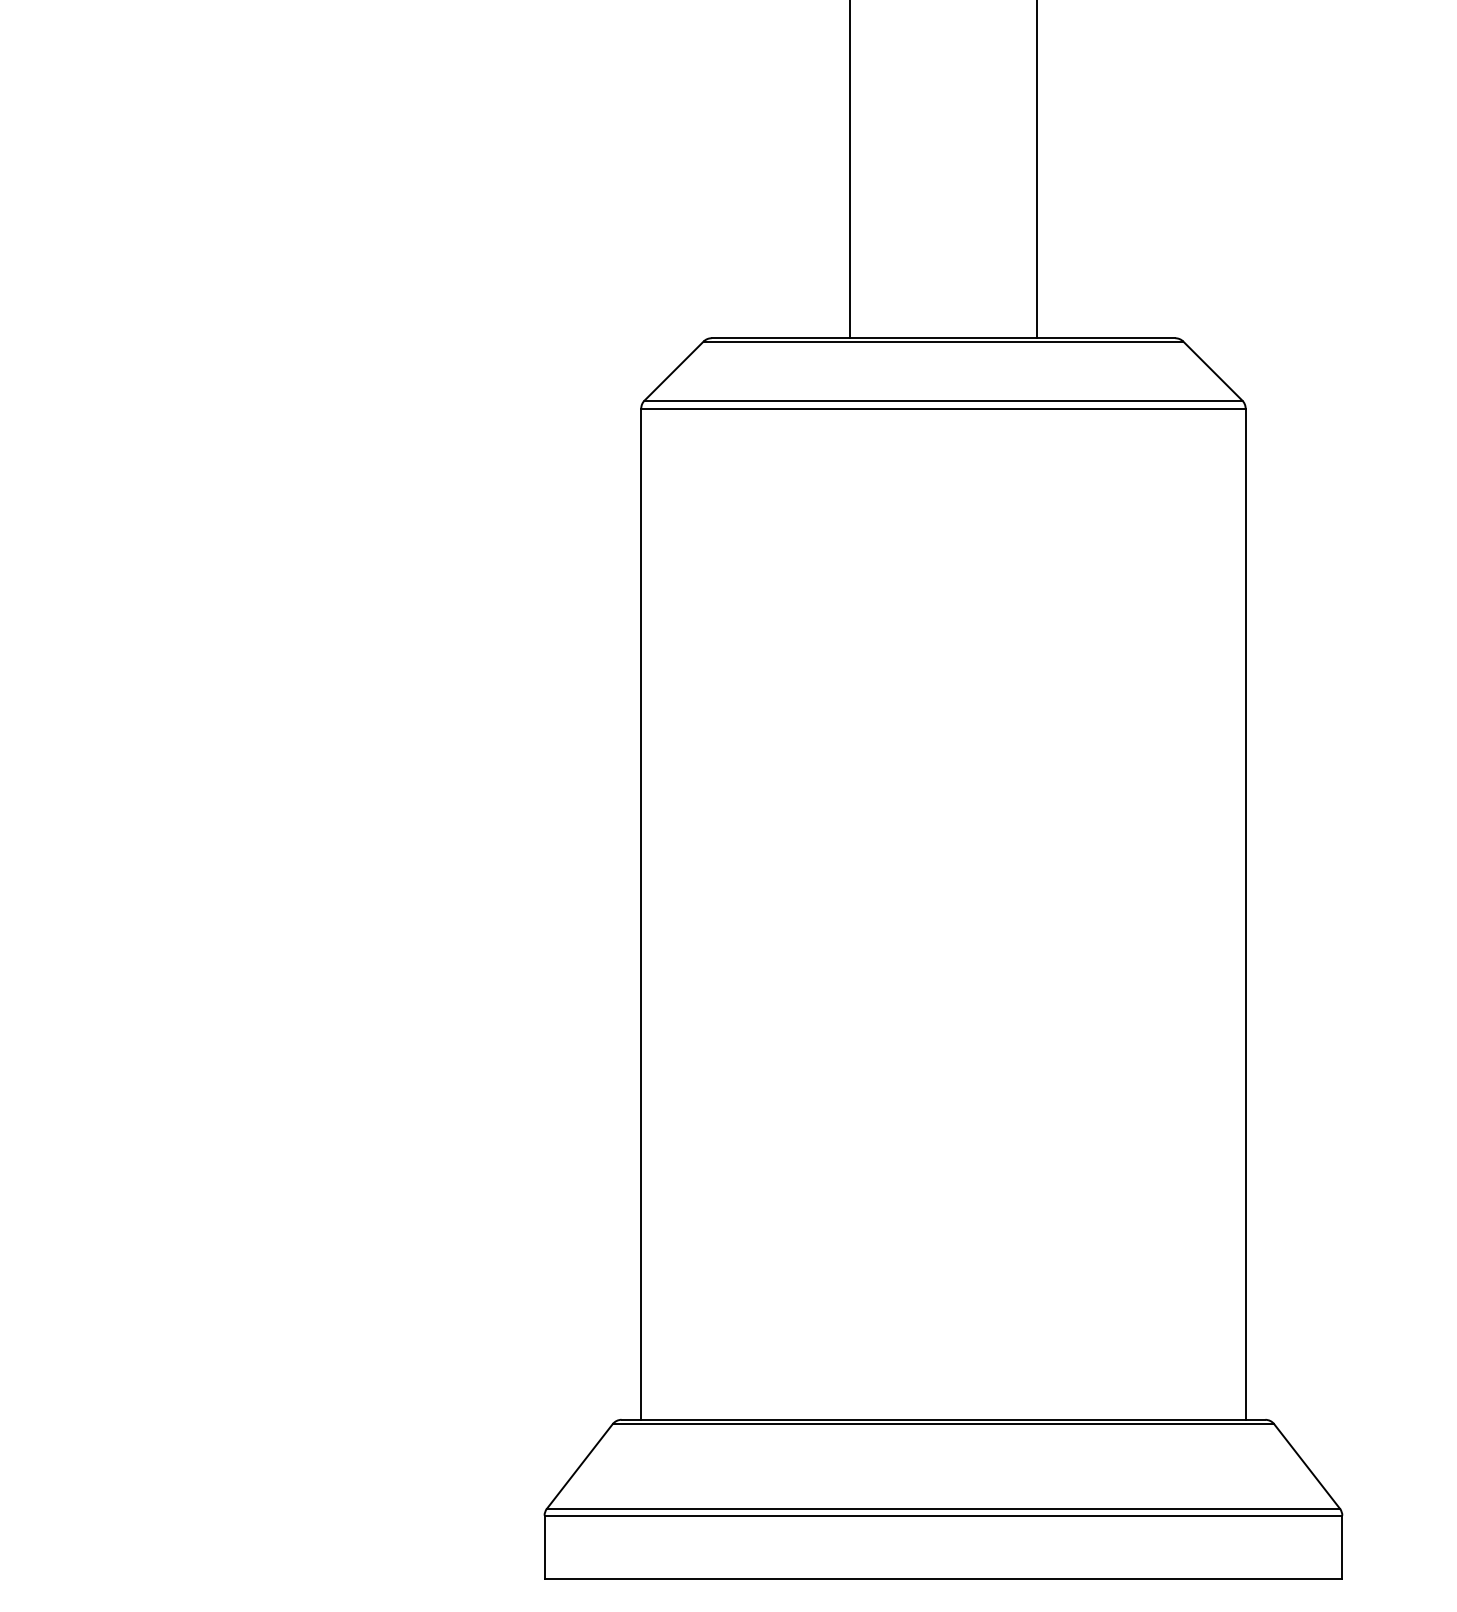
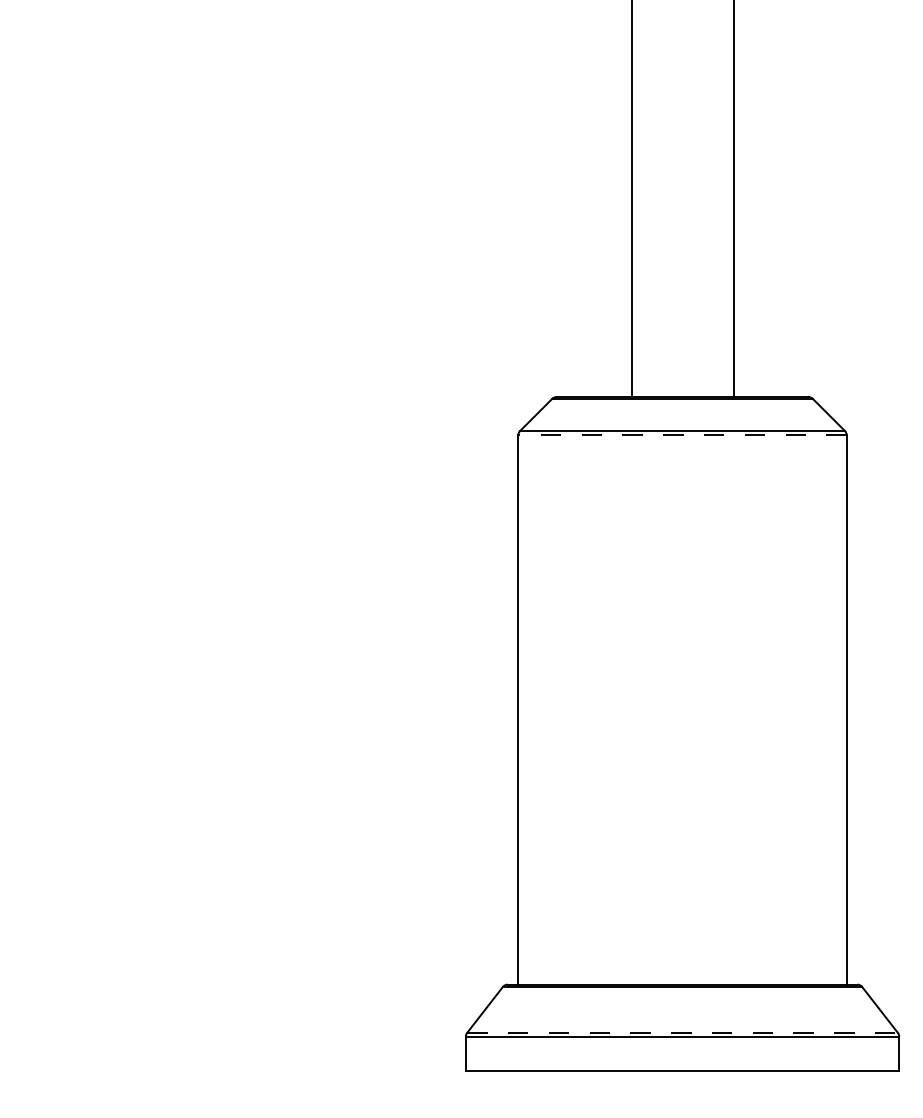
line: (943, 408) -> (682, 435), solid -> dashed
line: (945, 1507) -> (683, 1032), solid -> dashed

